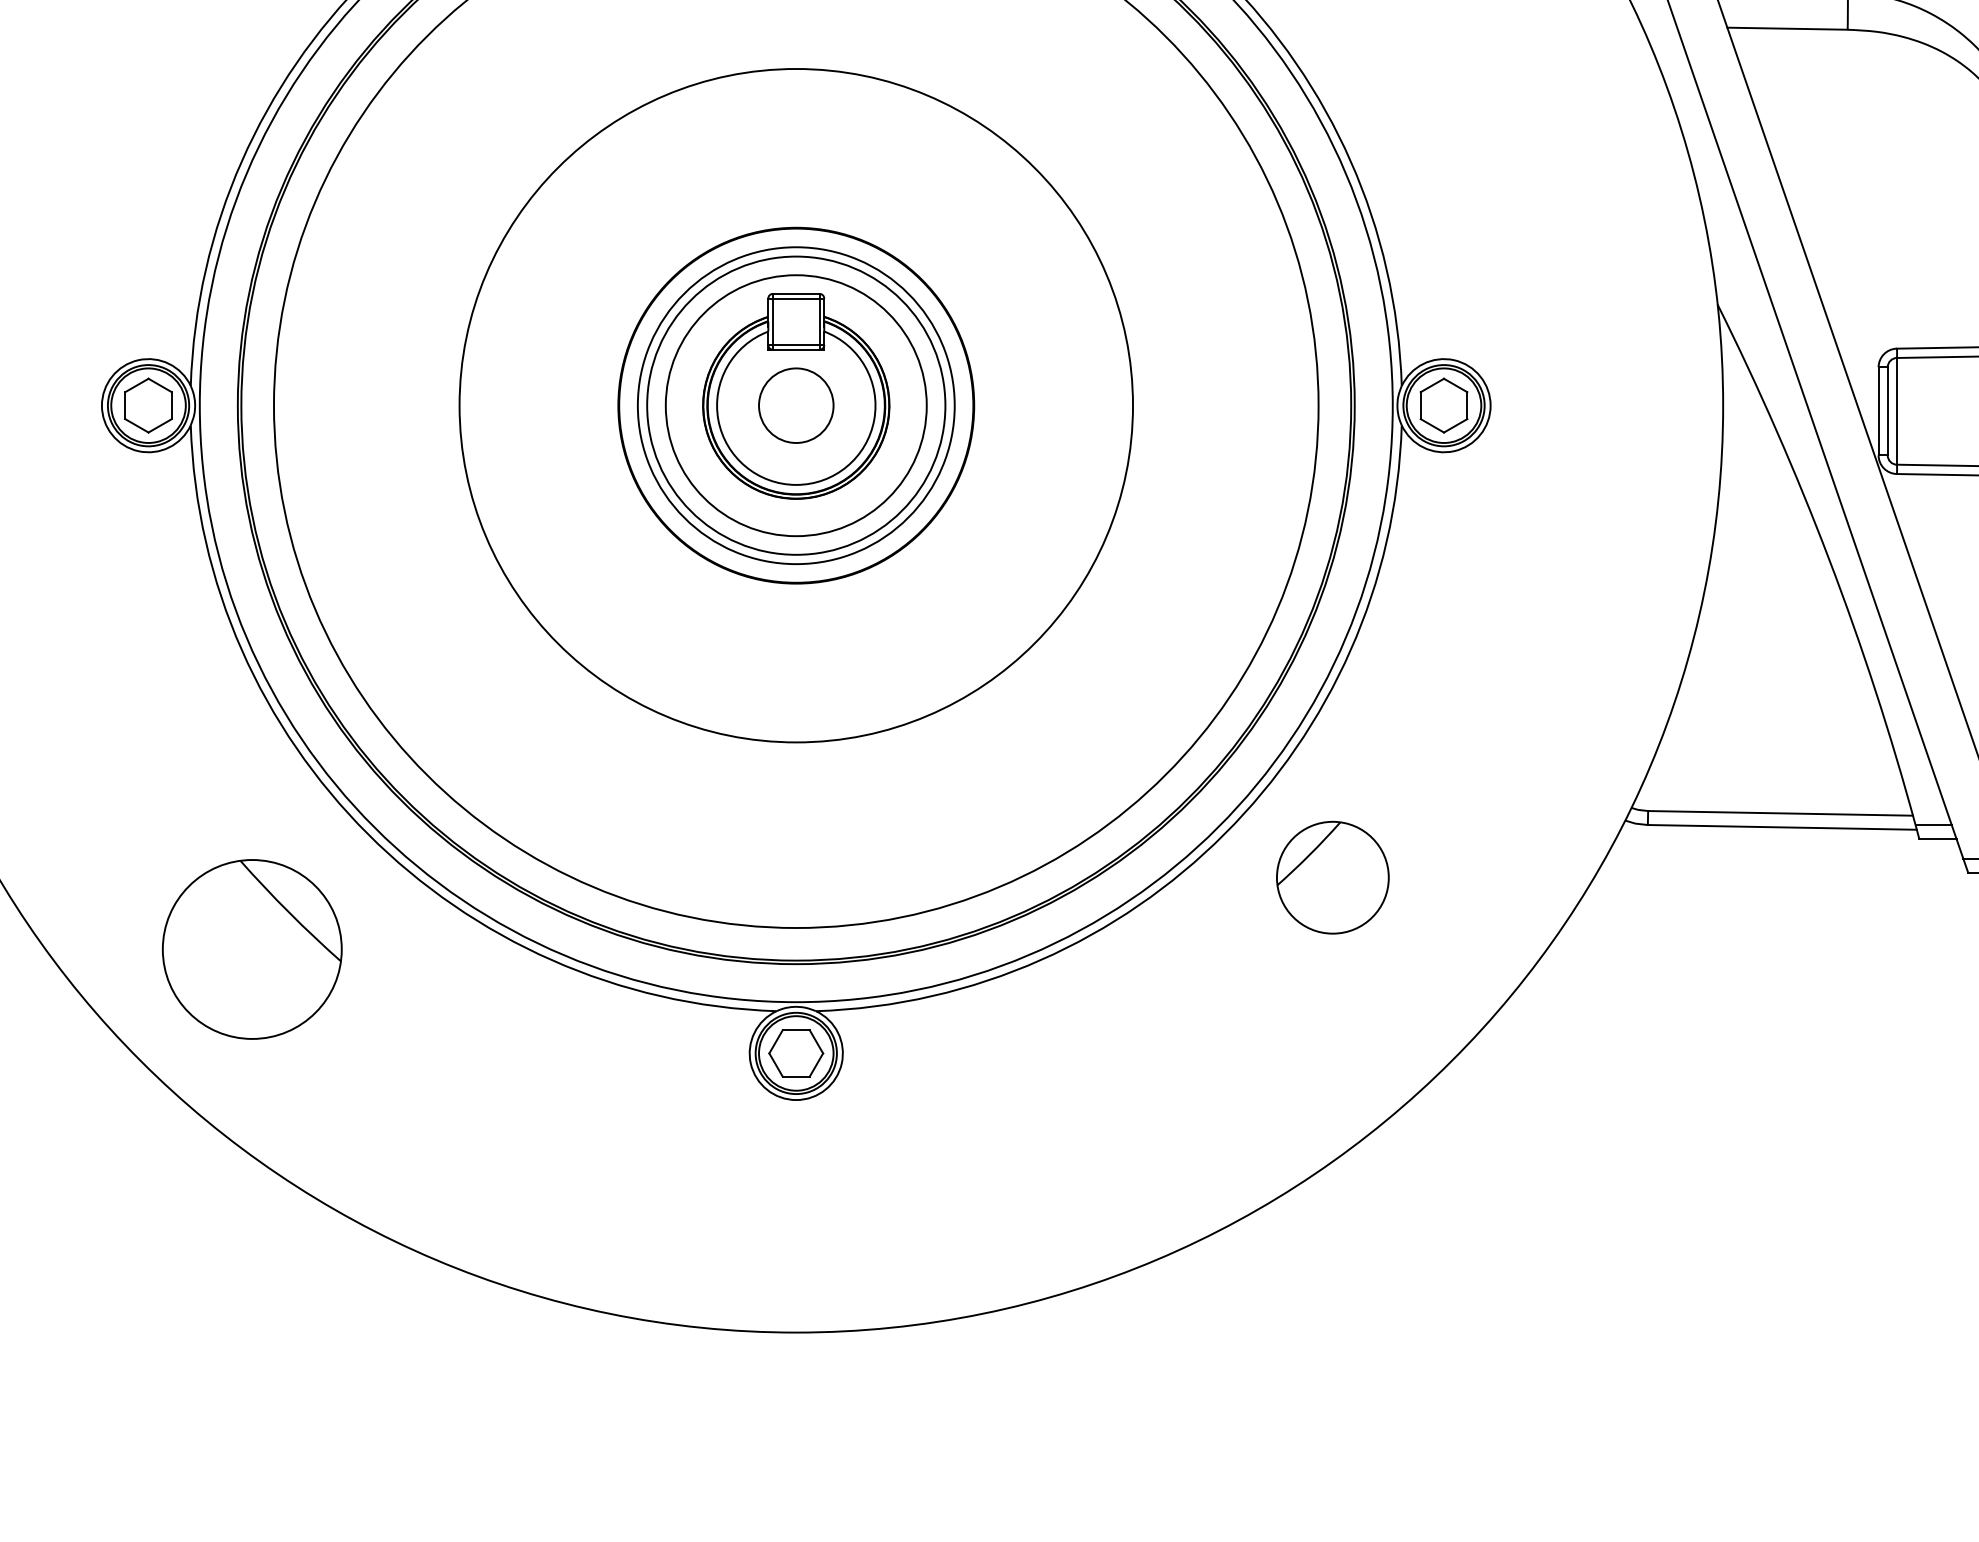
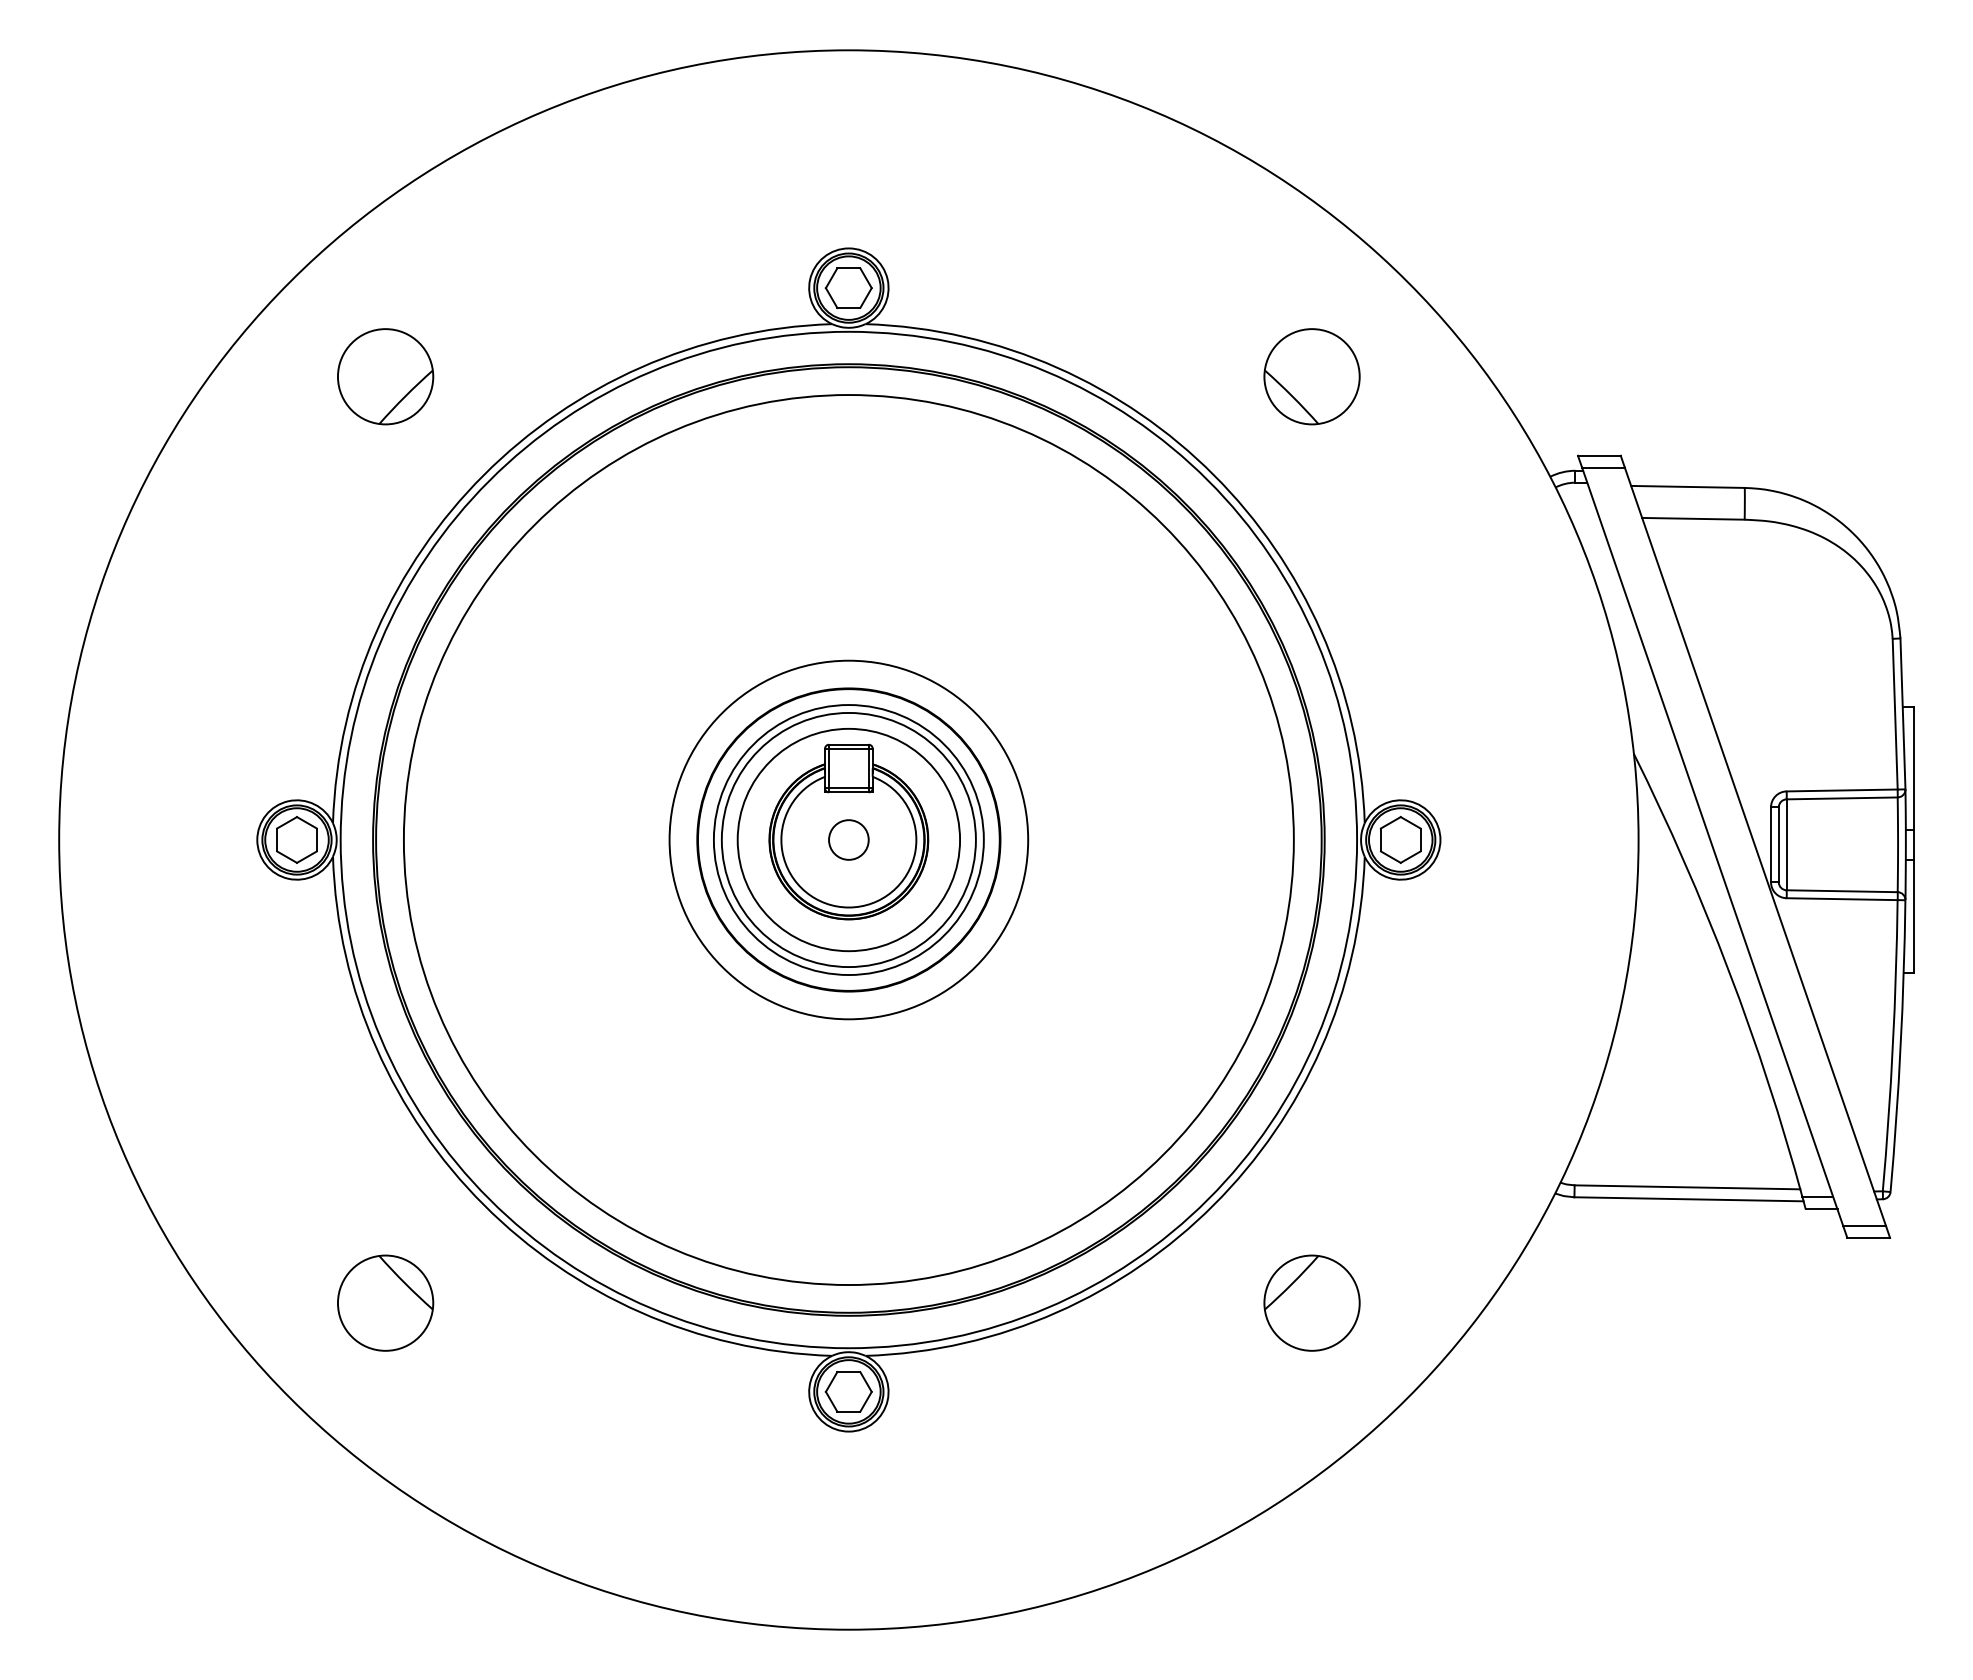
circle: (795, 405) -> (848, 839), size x0.62
circle: (795, 405) -> (848, 839), size x0.62
part: (1332, 876) -> (1311, 1302), moved
part: (252, 948) -> (385, 1302), size x0.62

